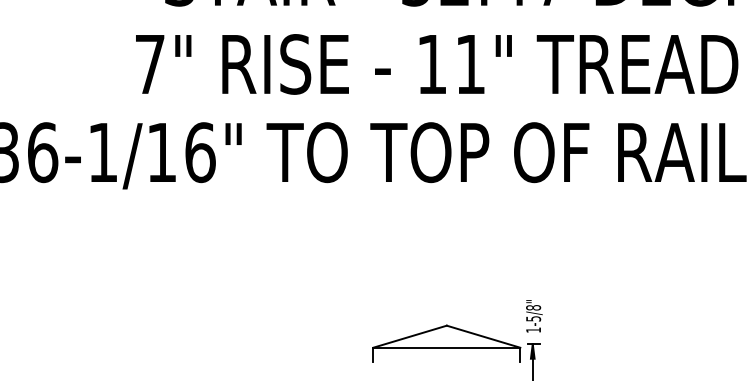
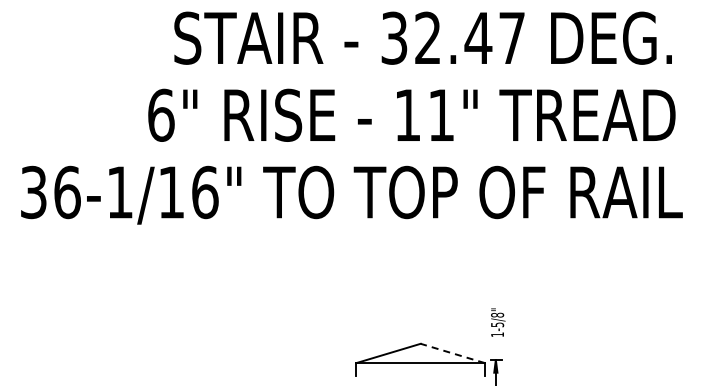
text: (150, 63) -> (161, 114), 7" -> 6"
text: (534, 316) -> (498, 322), moved
line: (483, 336) -> (452, 353), solid -> dashed

